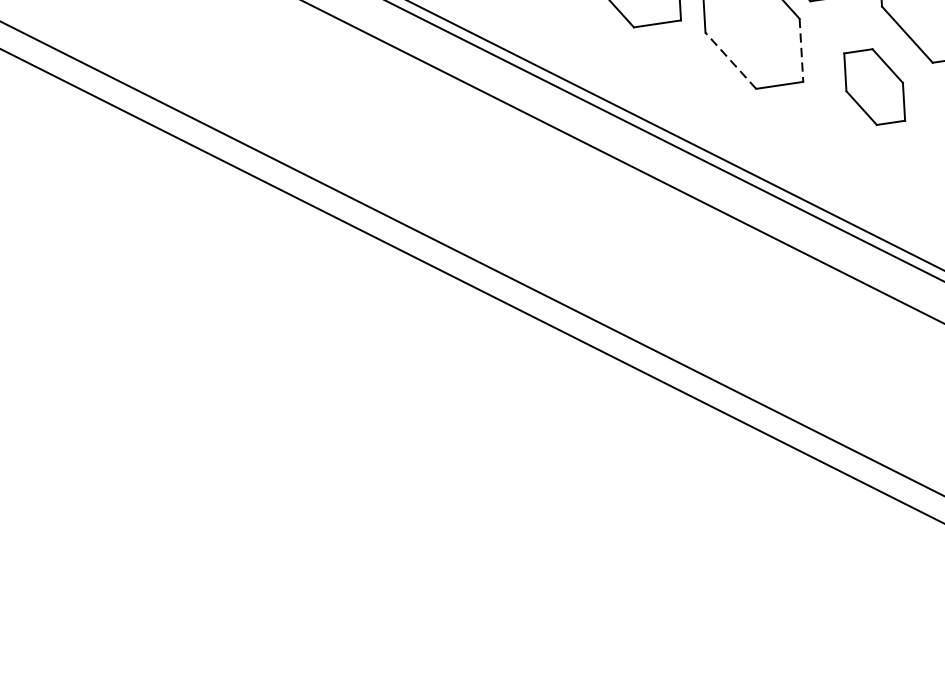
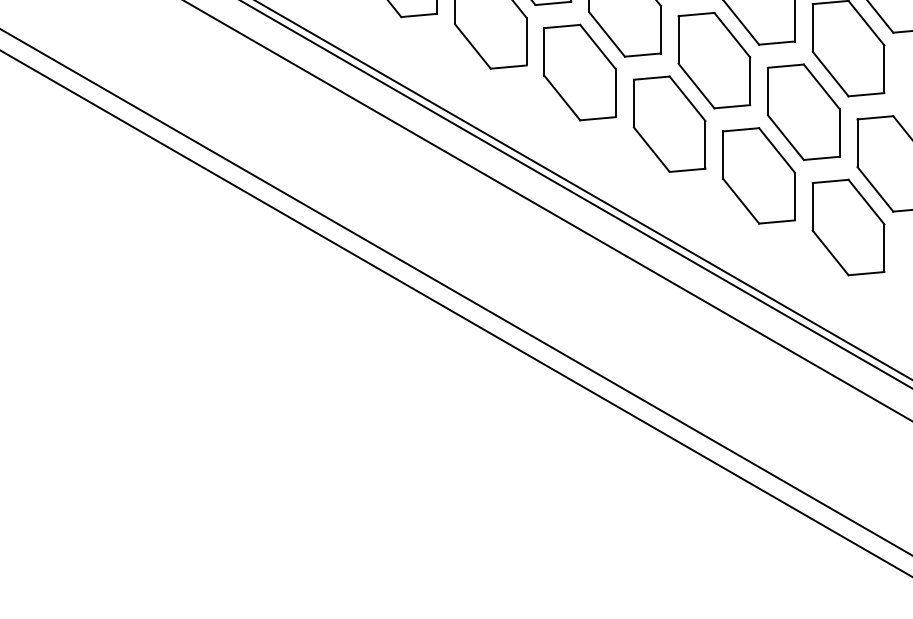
line: (802, 50) -> (616, 93), dashed -> solid
line: (731, 61) -> (562, 98), dashed -> solid
part: (874, 86) -> (669, 123), size x1.67

